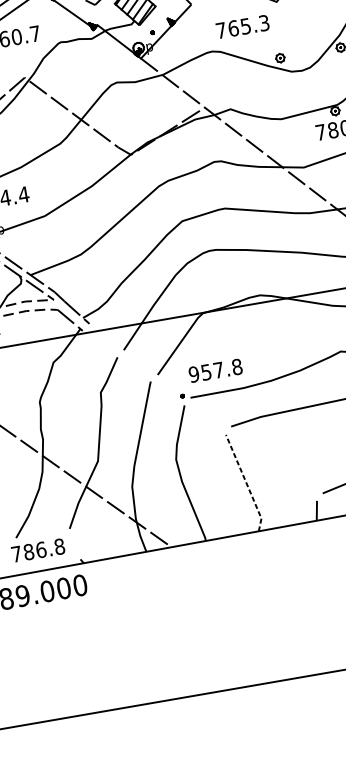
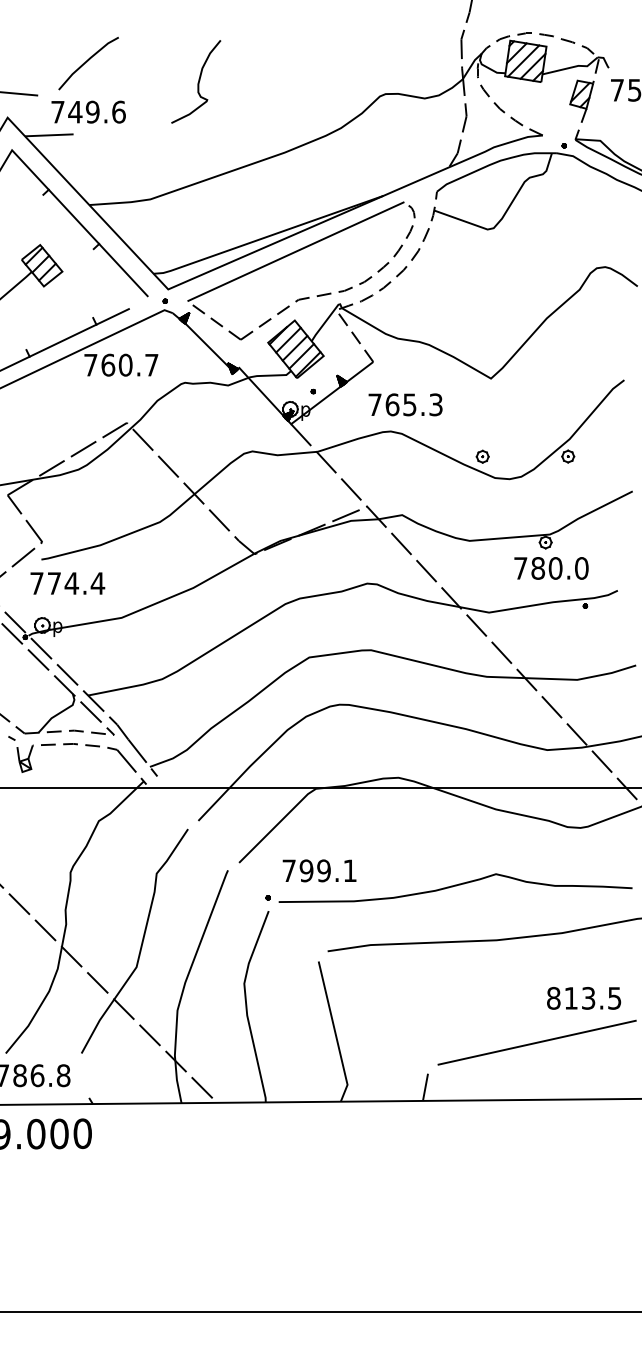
text: (242, 26) -> (405, 404), moved
text: (215, 370) -> (319, 870), 957.8 -> 799.1
line: (246, 483) -> (335, 1032), dashed -> solid

